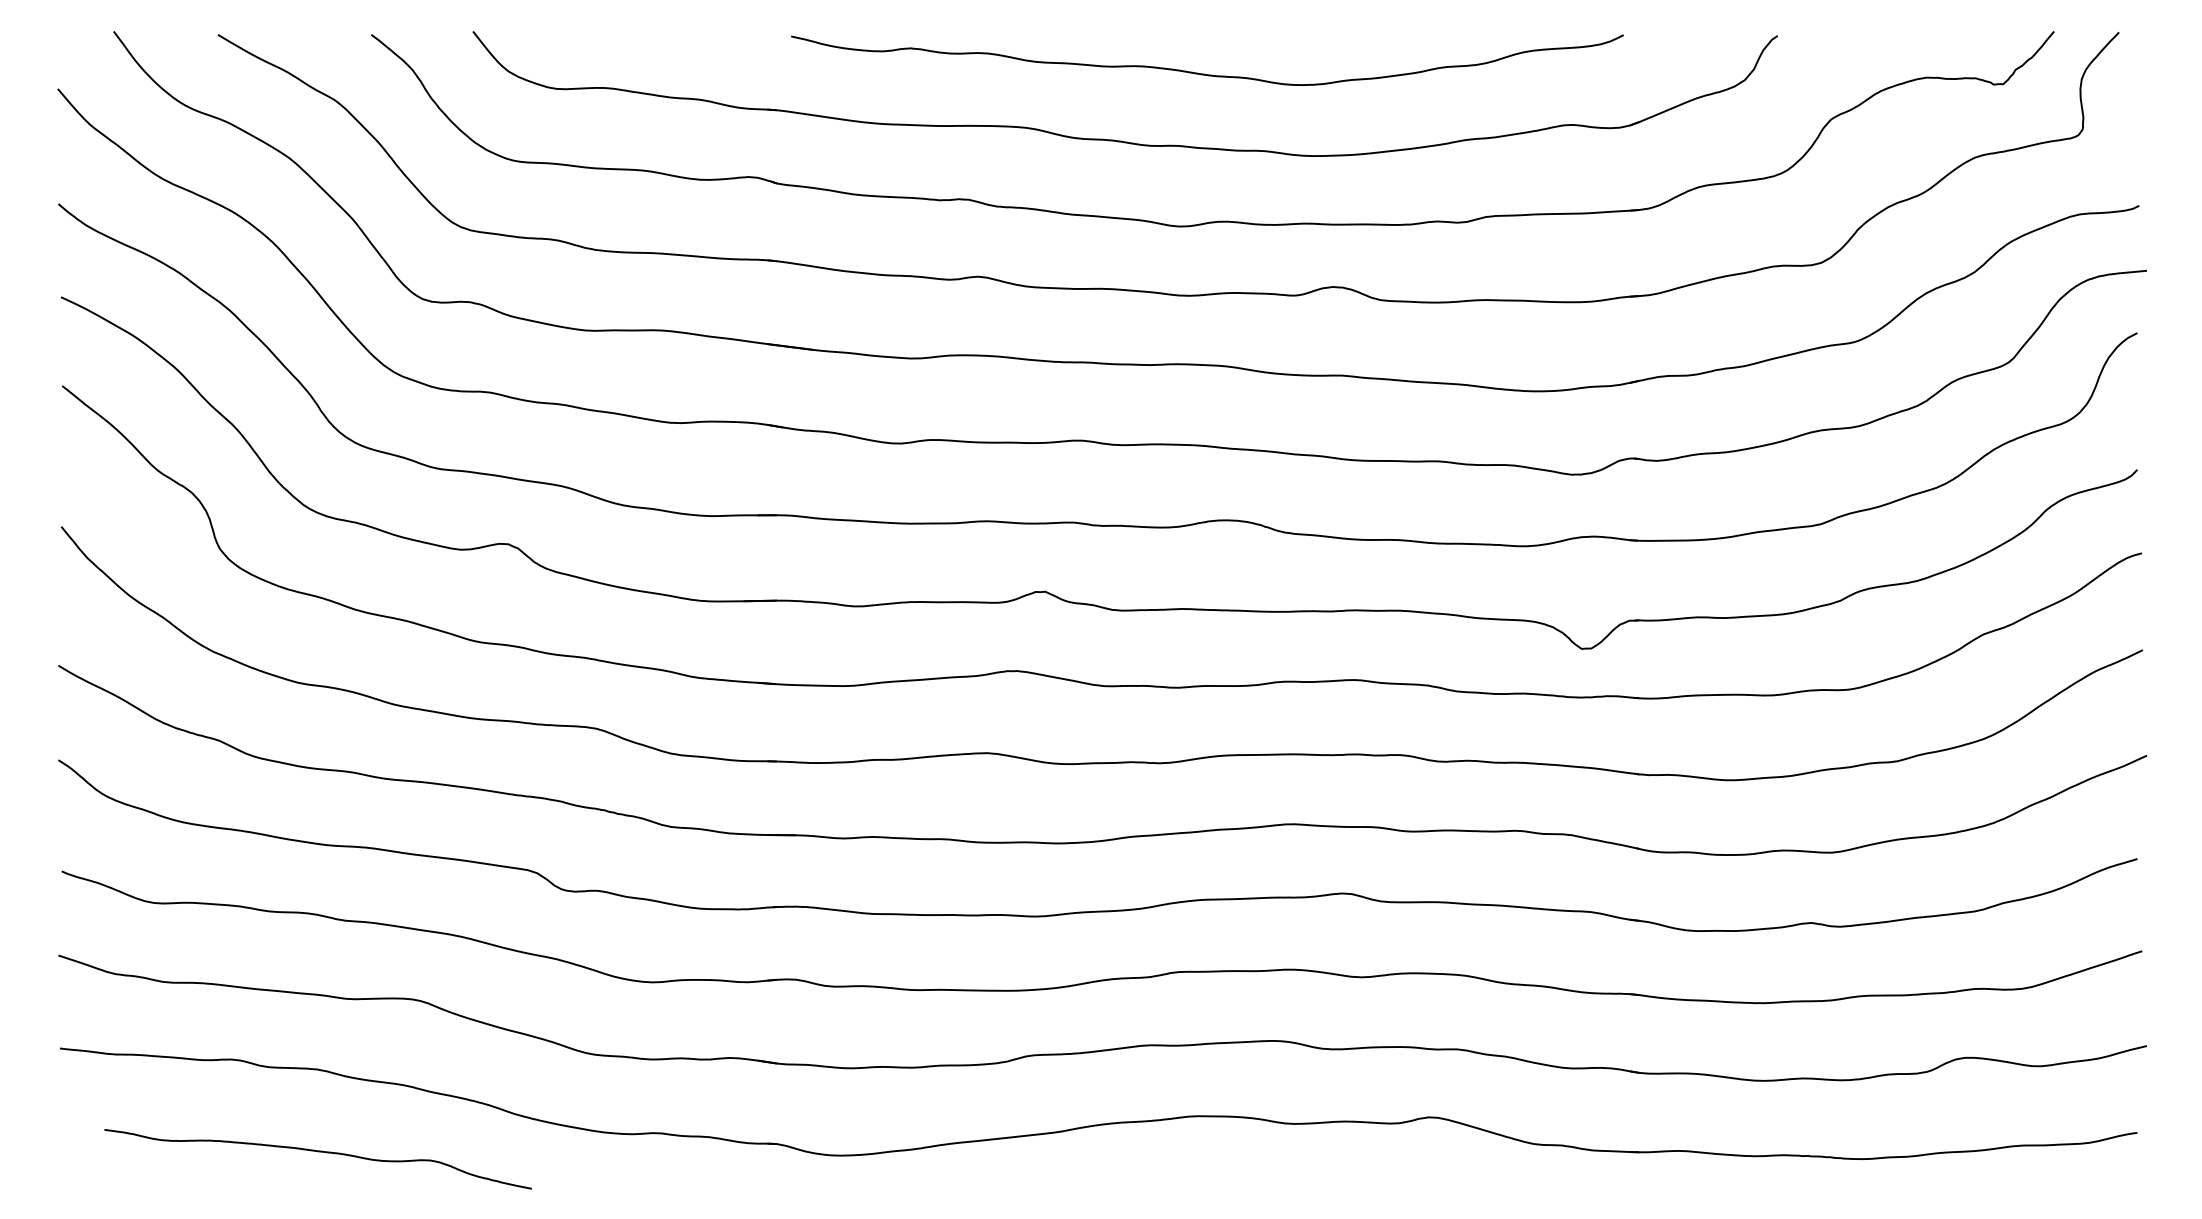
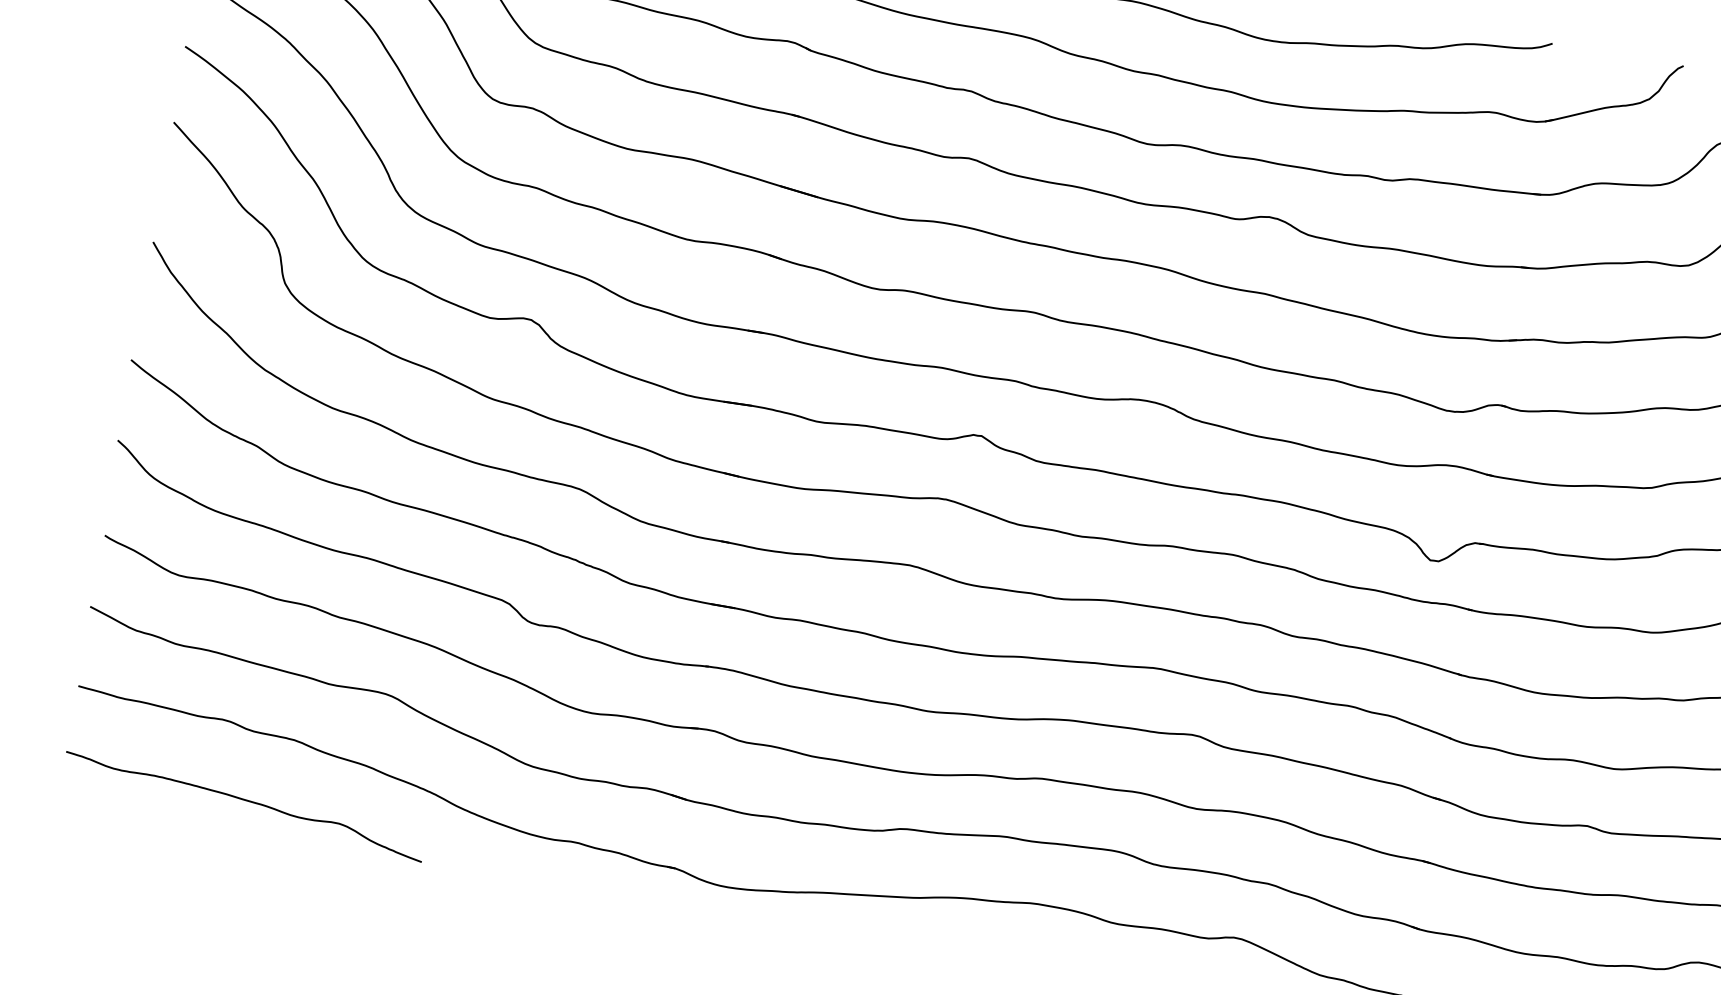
curve: (317, 1152) -> (244, 801), moved

